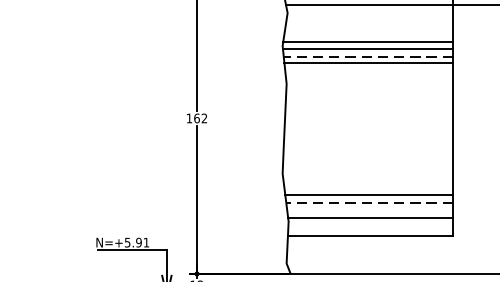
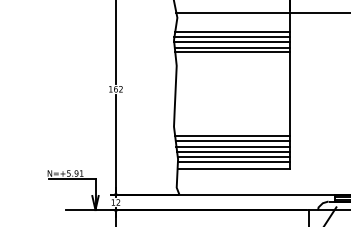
line: (368, 34) -> (232, 32), added
line: (367, 56) -> (231, 47), dashed -> solid
line: (368, 188) -> (232, 136), added
line: (370, 202) -> (233, 146), dashed -> solid
line: (370, 210) -> (233, 151), added
line: (370, 226) -> (233, 162), added

